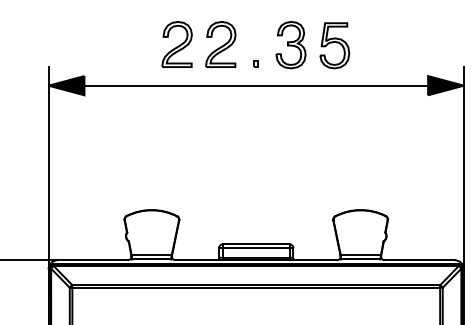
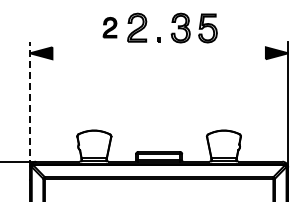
part: (176, 44) -> (109, 27), size x0.7
line: (255, 86) -> (158, 53), removed
line: (49, 168) -> (30, 104), solid -> dashed

